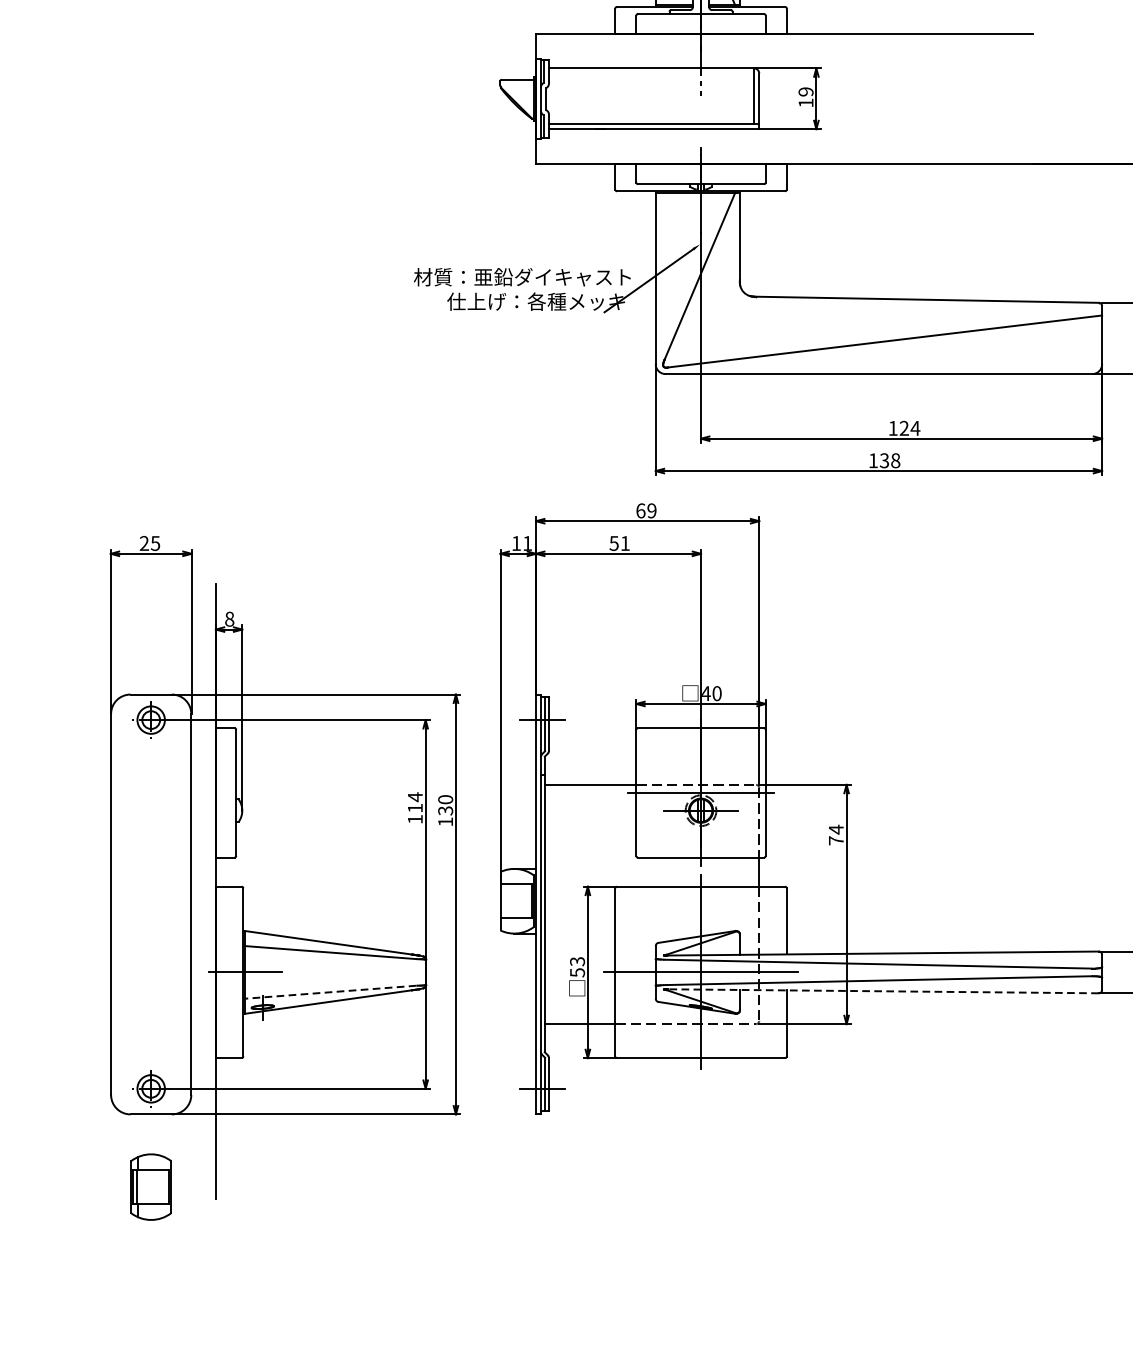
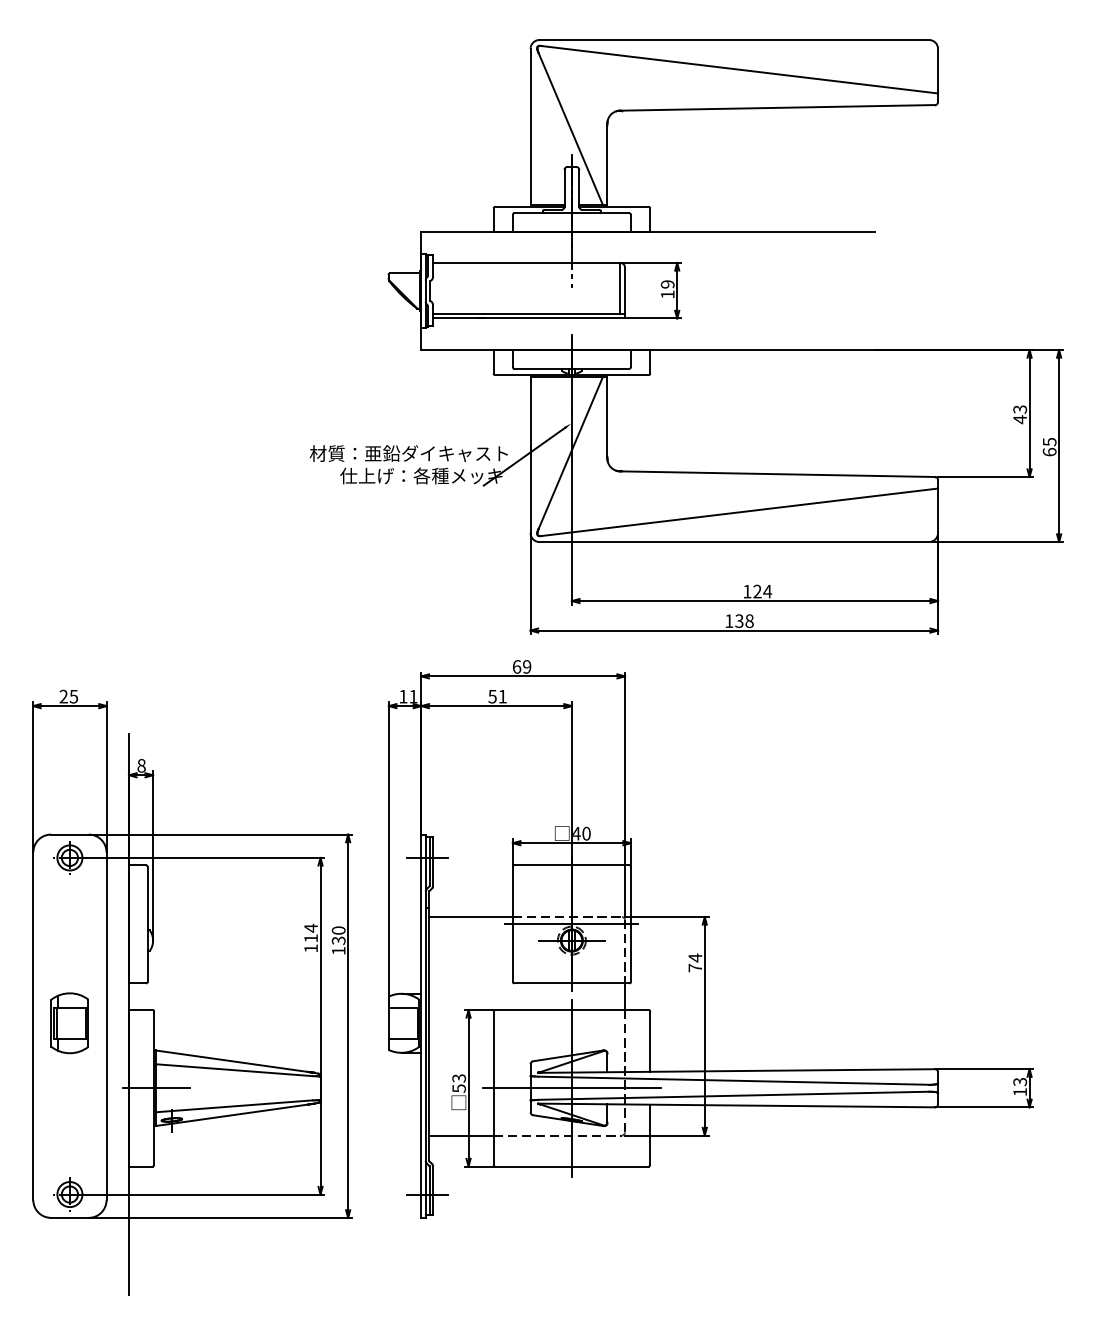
line: (883, 991) -> (738, 1105), dashed -> solid
line: (330, 992) -> (233, 1106), dashed -> solid
part: (150, 1187) -> (69, 1023), moved

